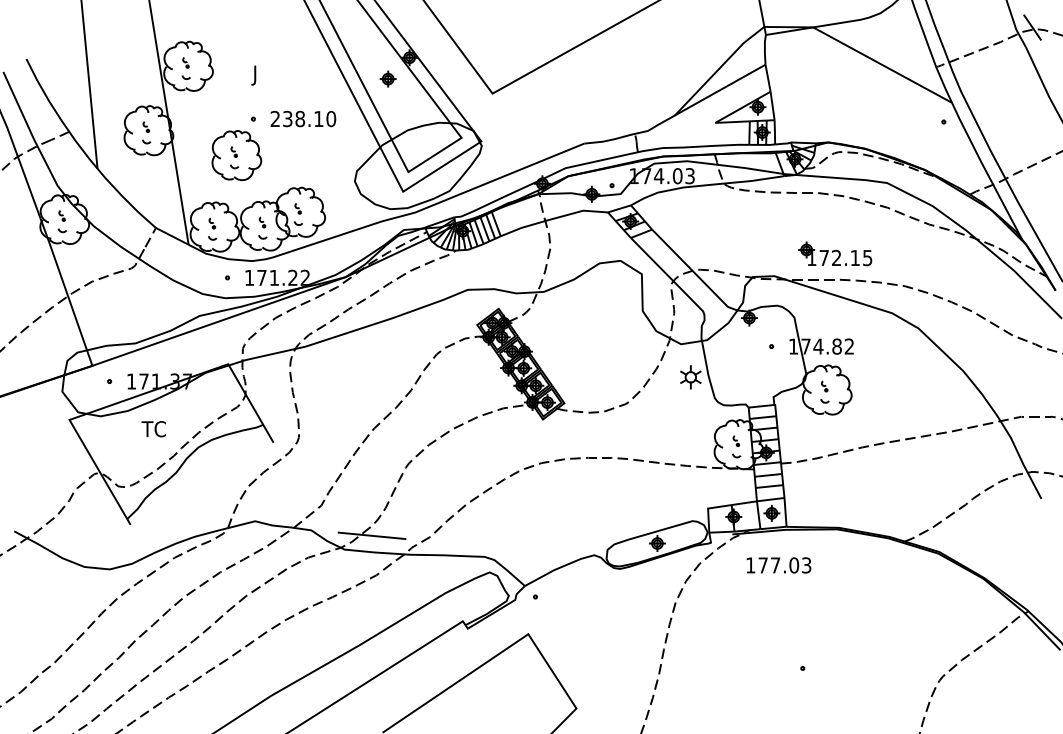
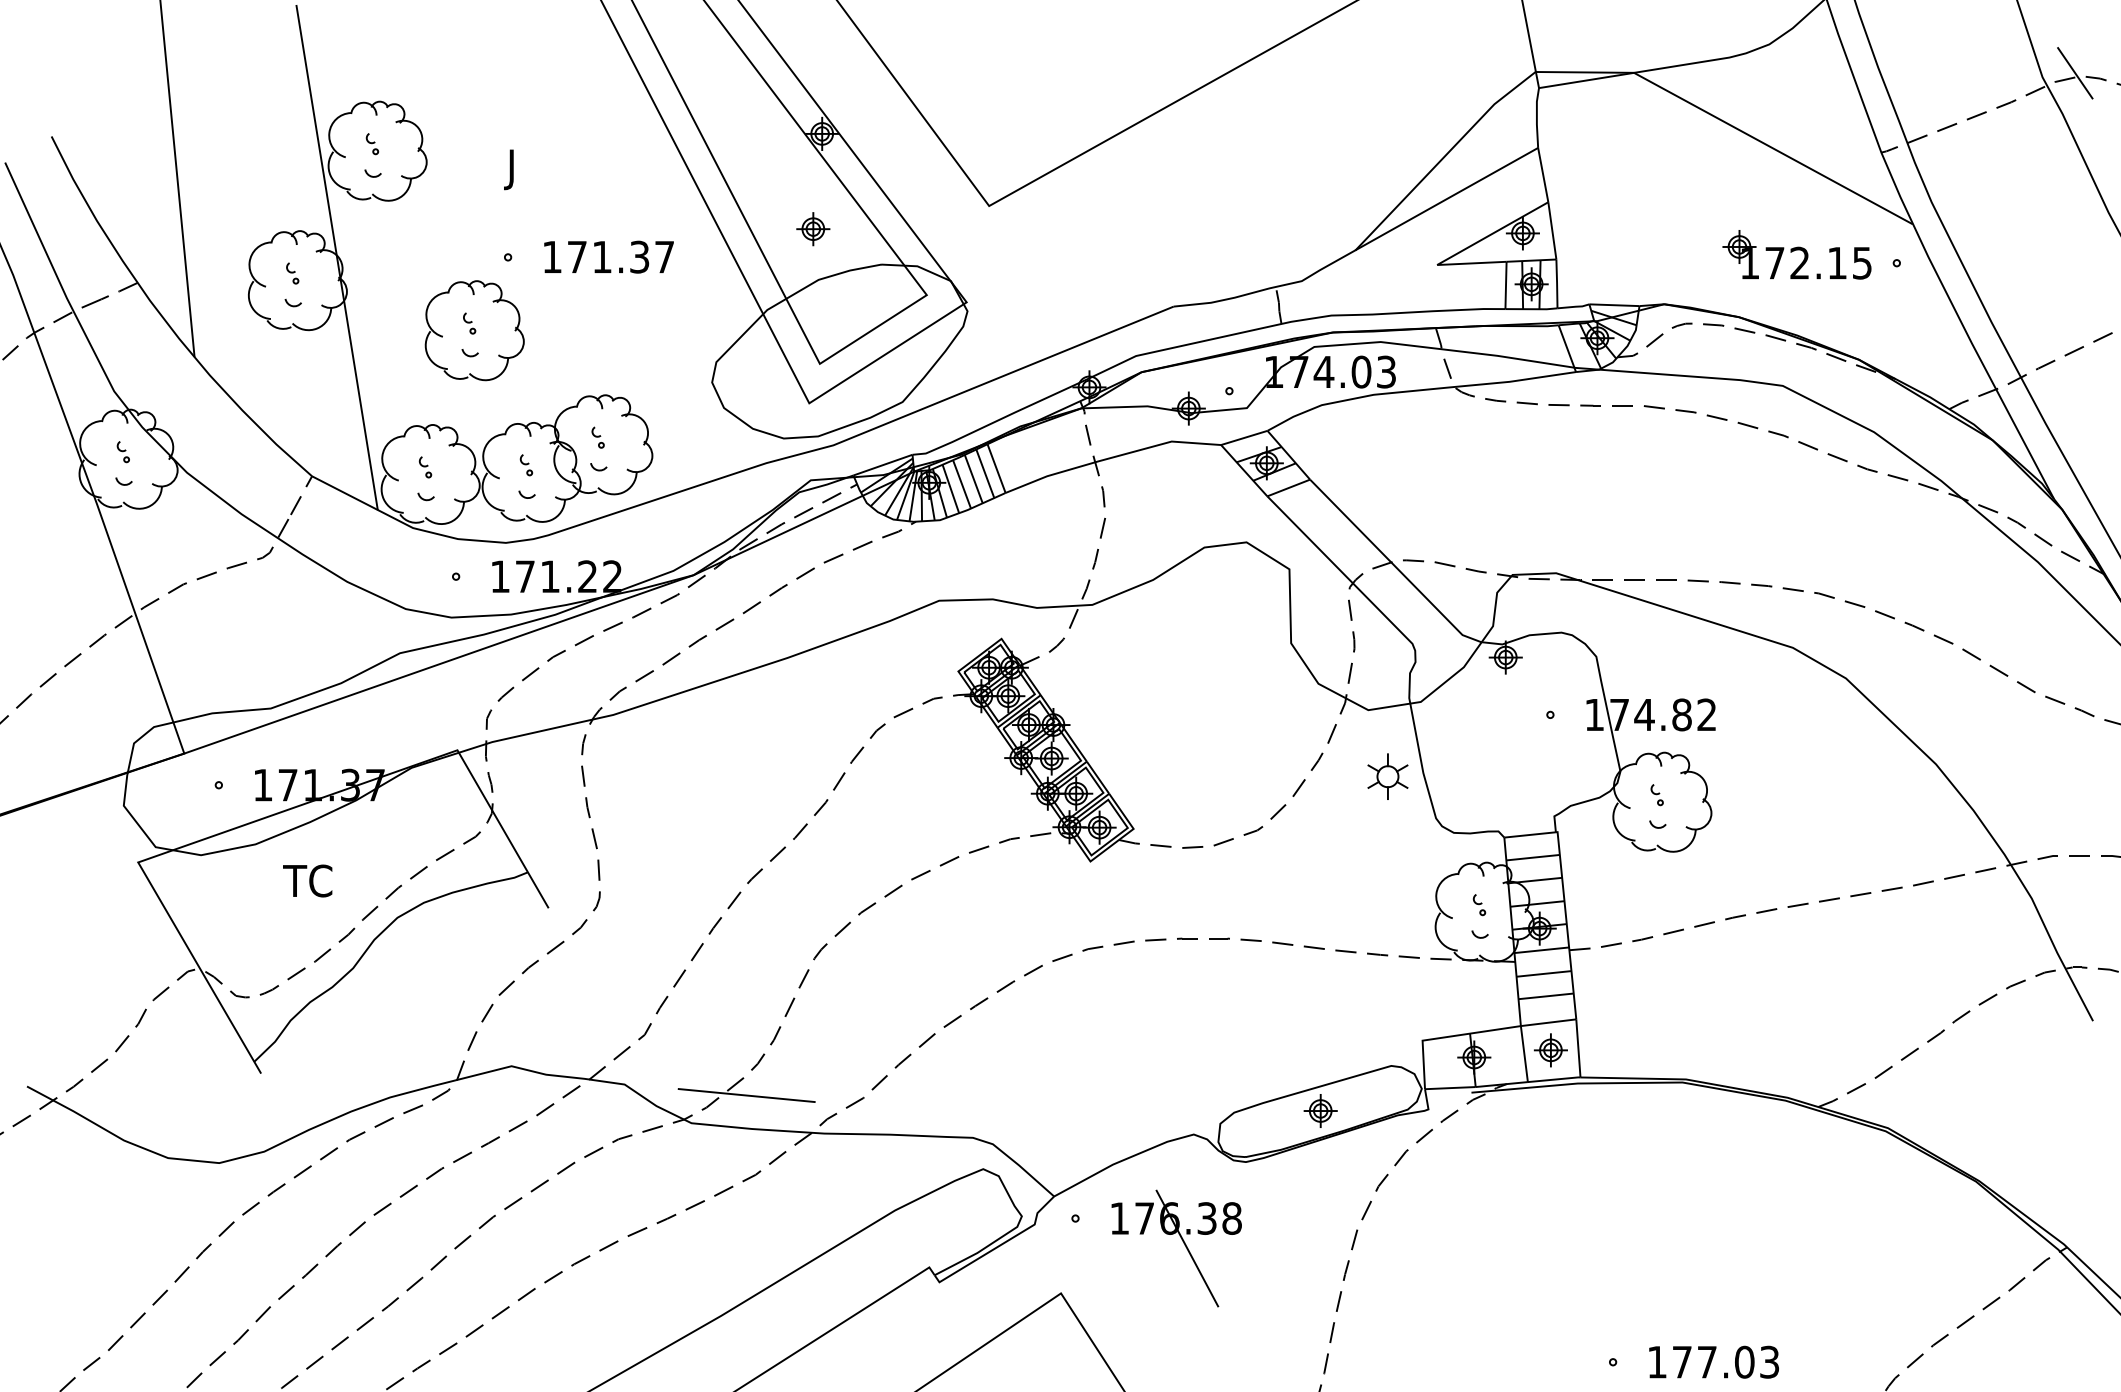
part: (387, 78) -> (811, 227), moved
text: (303, 118) -> (608, 256), 238.10 -> 171.37
part: (835, 253) -> (1797, 254), moved
text: (778, 565) -> (1713, 1362), moved
part: (585, 611) -> (1176, 1247), added

